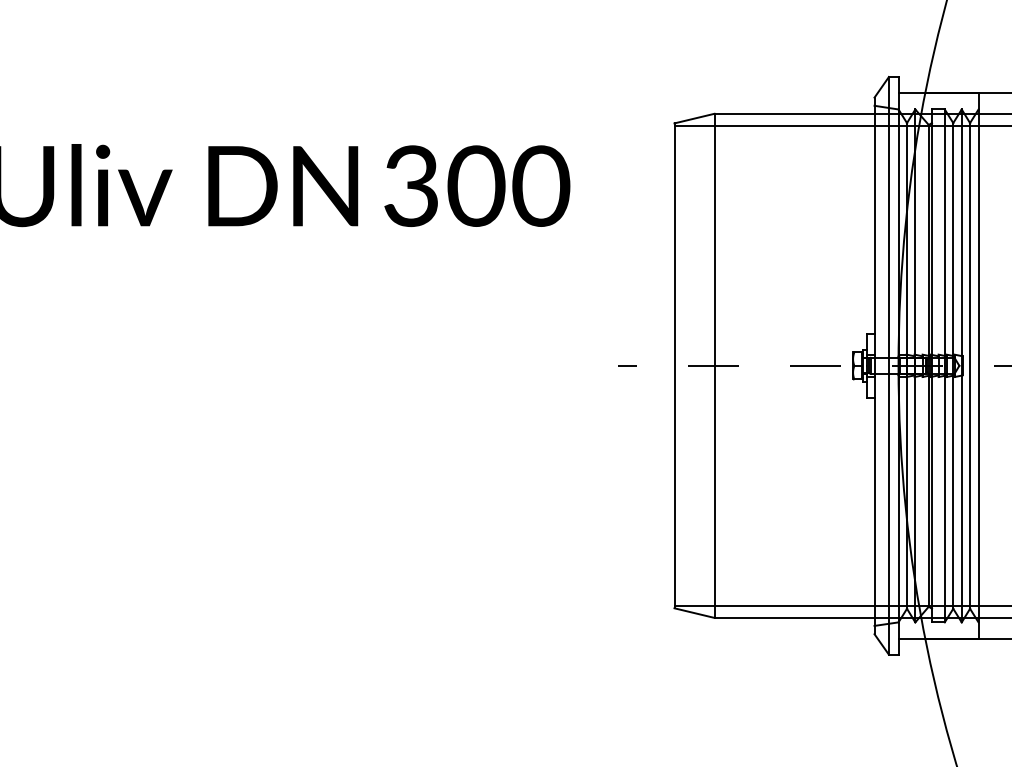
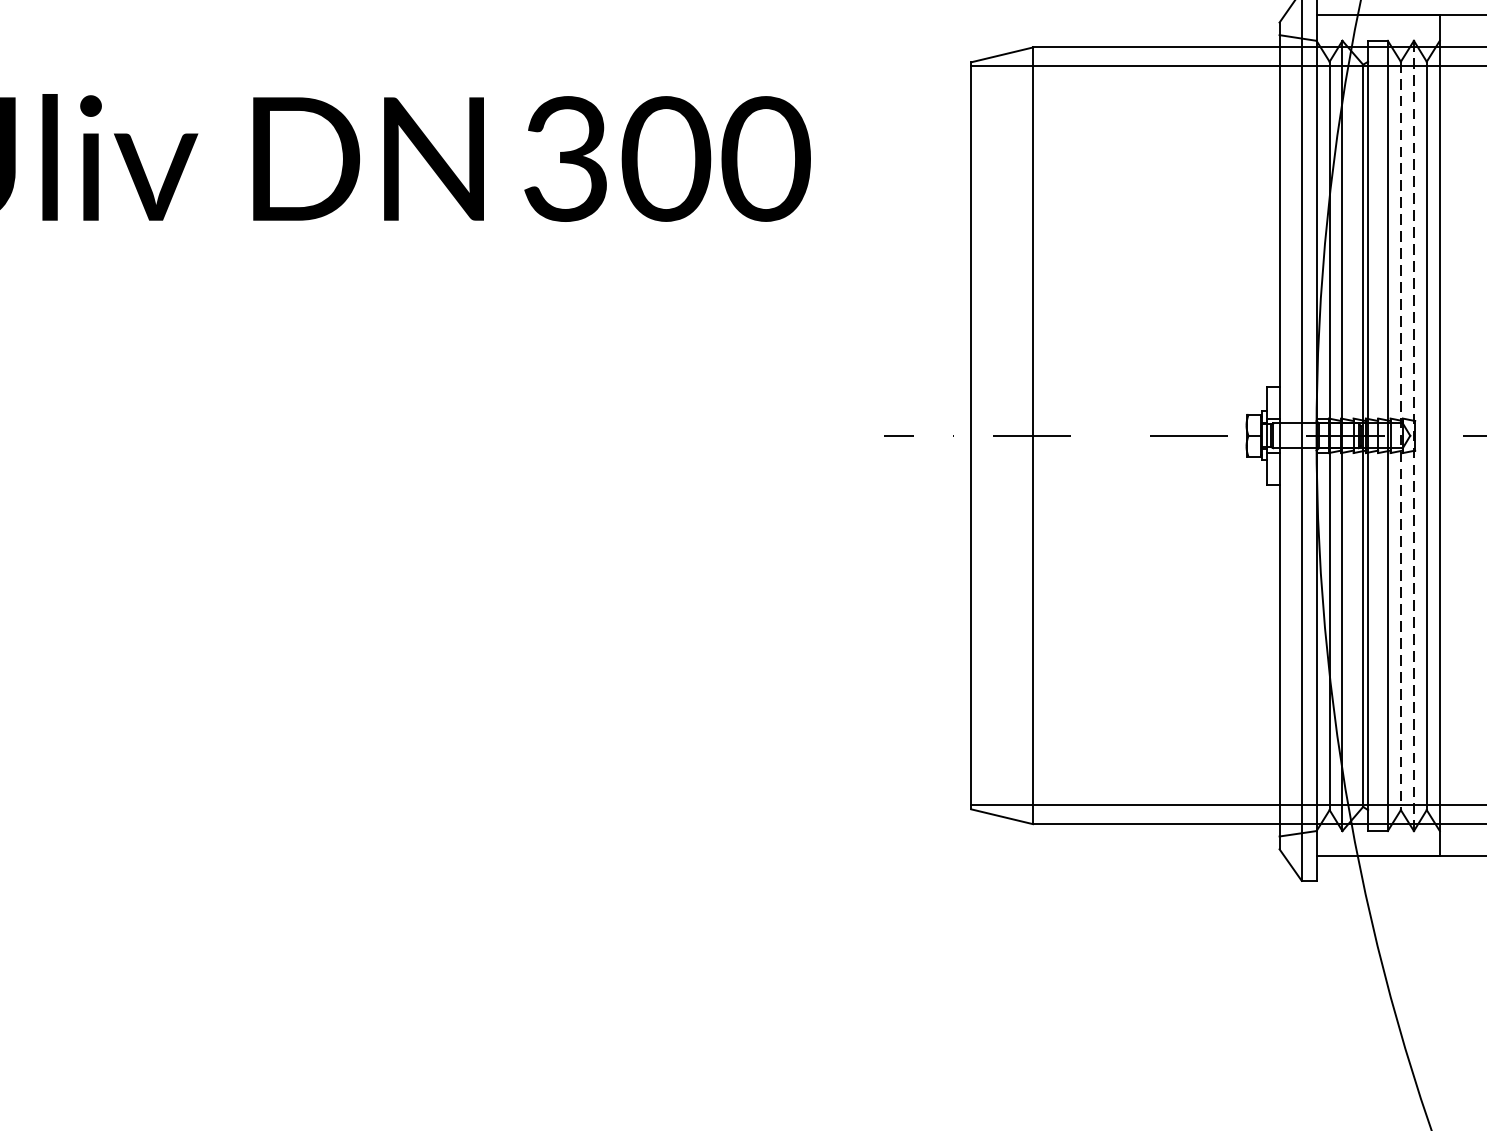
line: (953, 365) -> (1401, 435), solid -> dashed
line: (961, 366) -> (1413, 436), solid -> dashed

